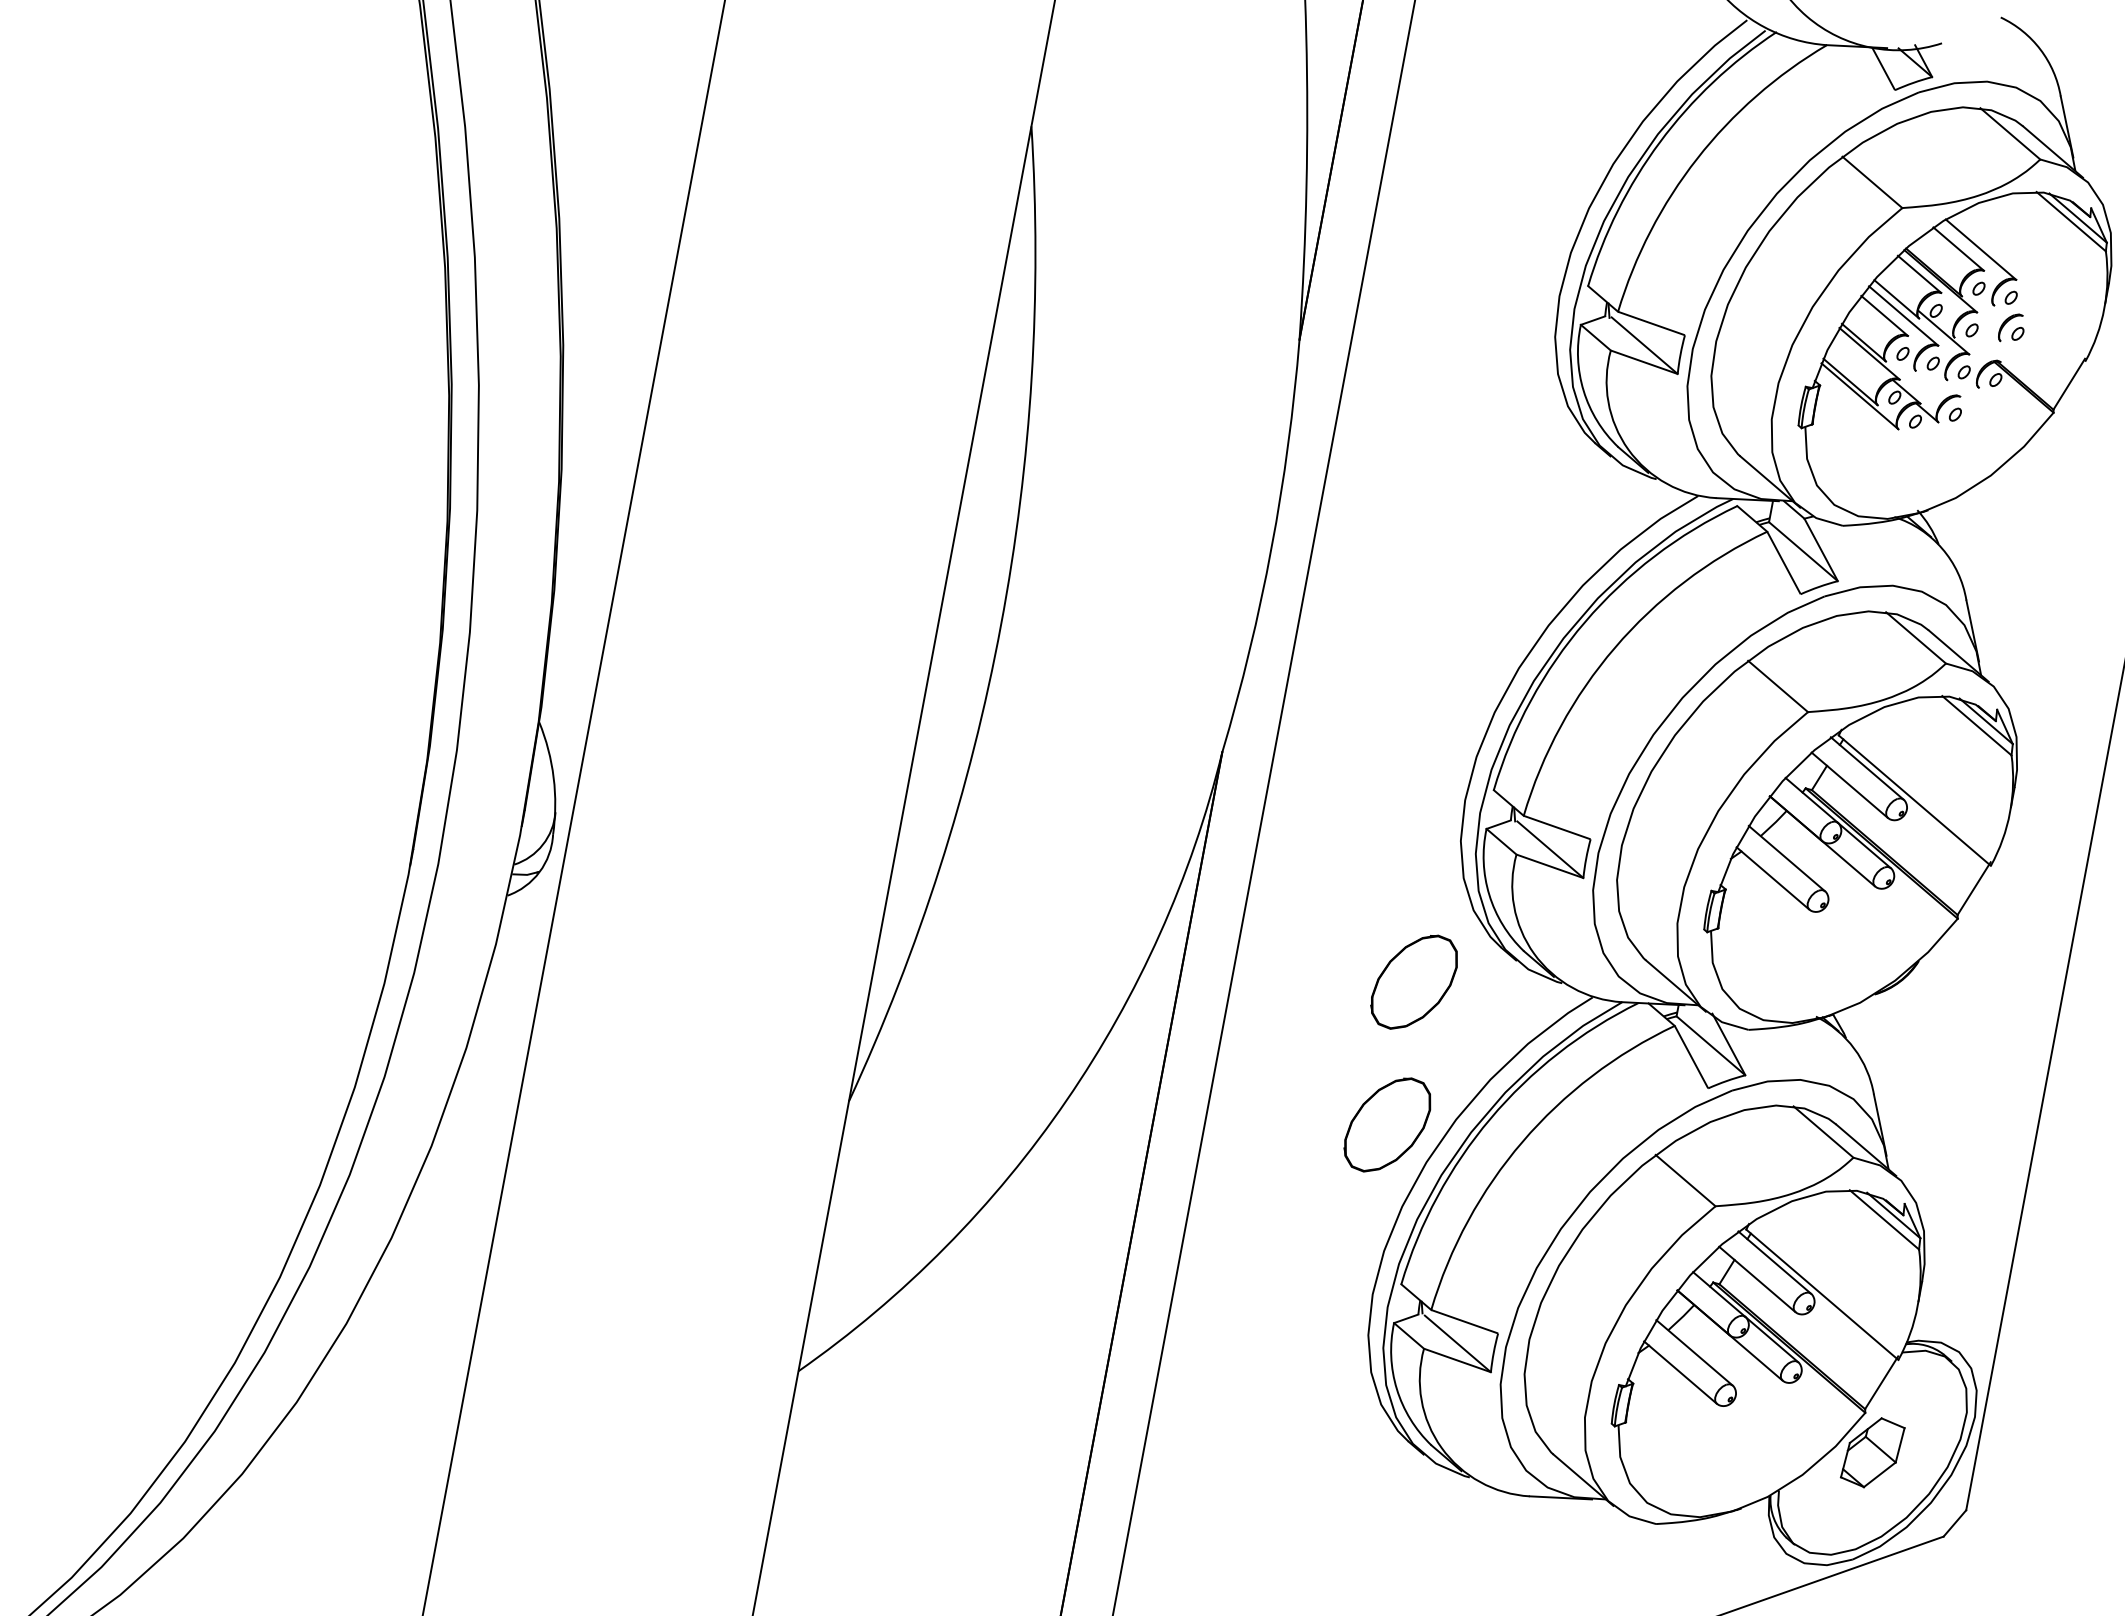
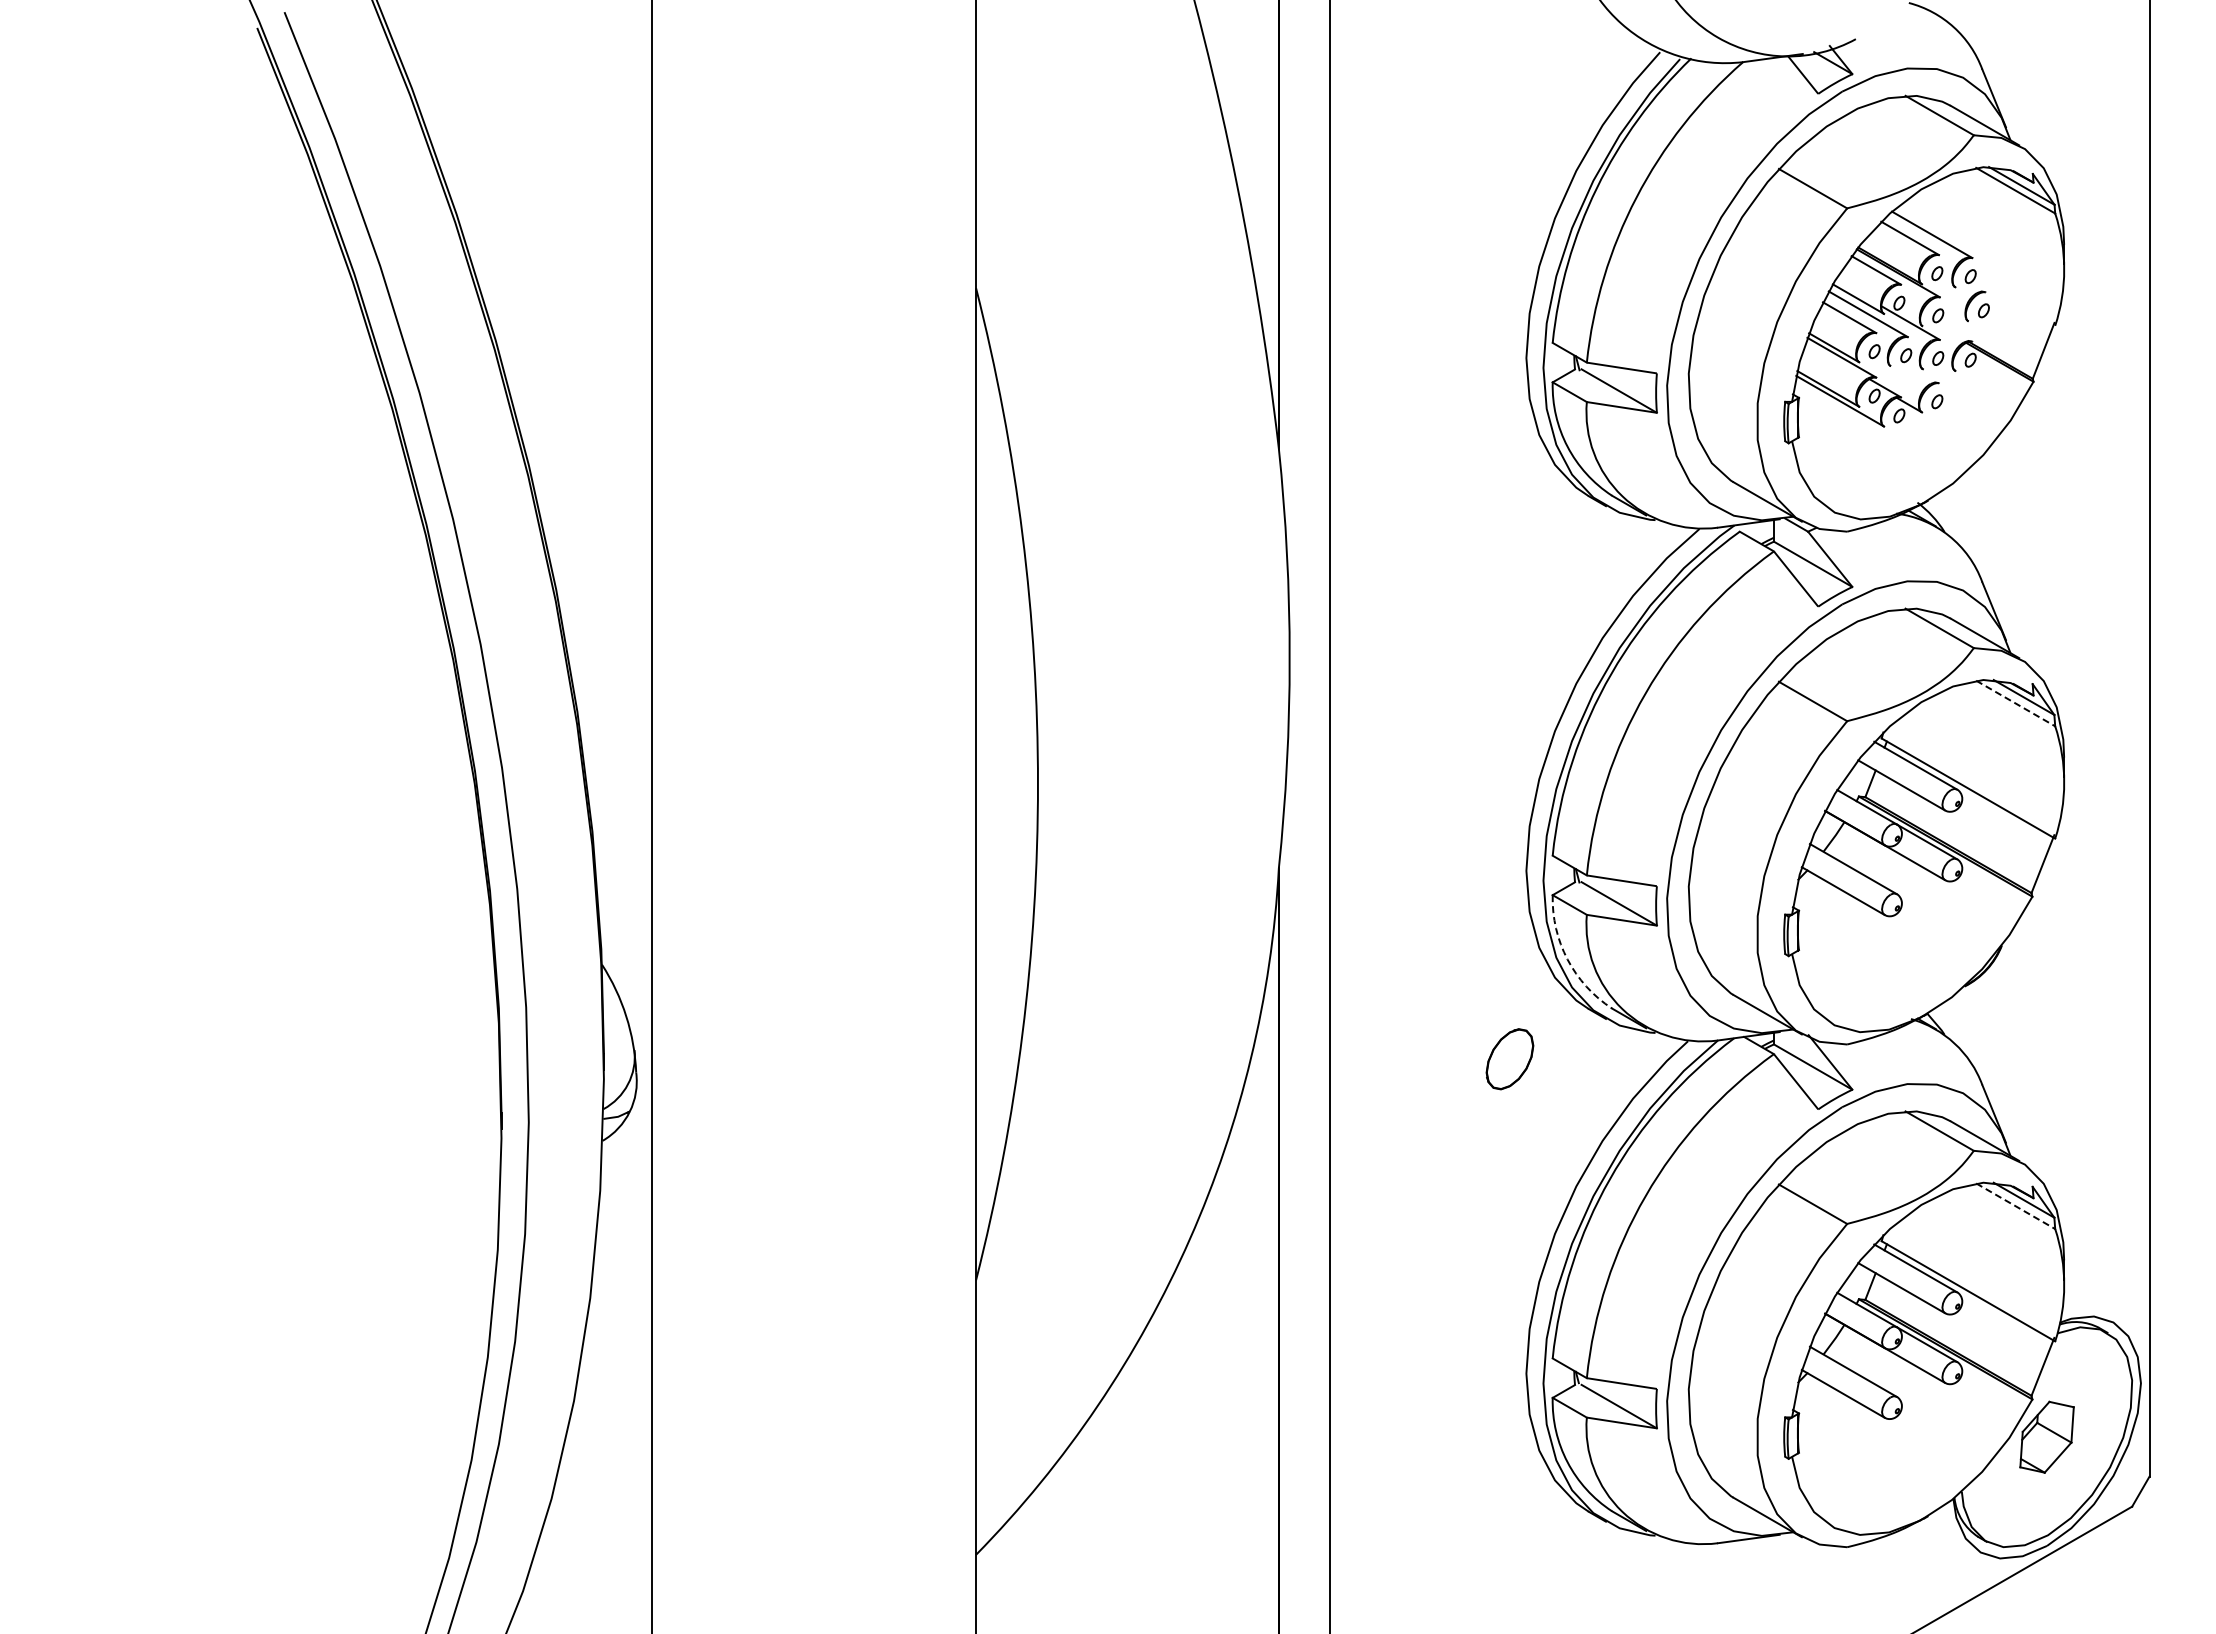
line: (1976, 725) -> (2015, 703), solid -> dashed
arc: (1489, 894) -> (1567, 959), solid -> dashed
part: (1413, 982) -> (1509, 1059), size x0.6
part: (1387, 1125) -> (1509, 1204), removed
line: (1884, 1220) -> (2015, 1206), solid -> dashed

